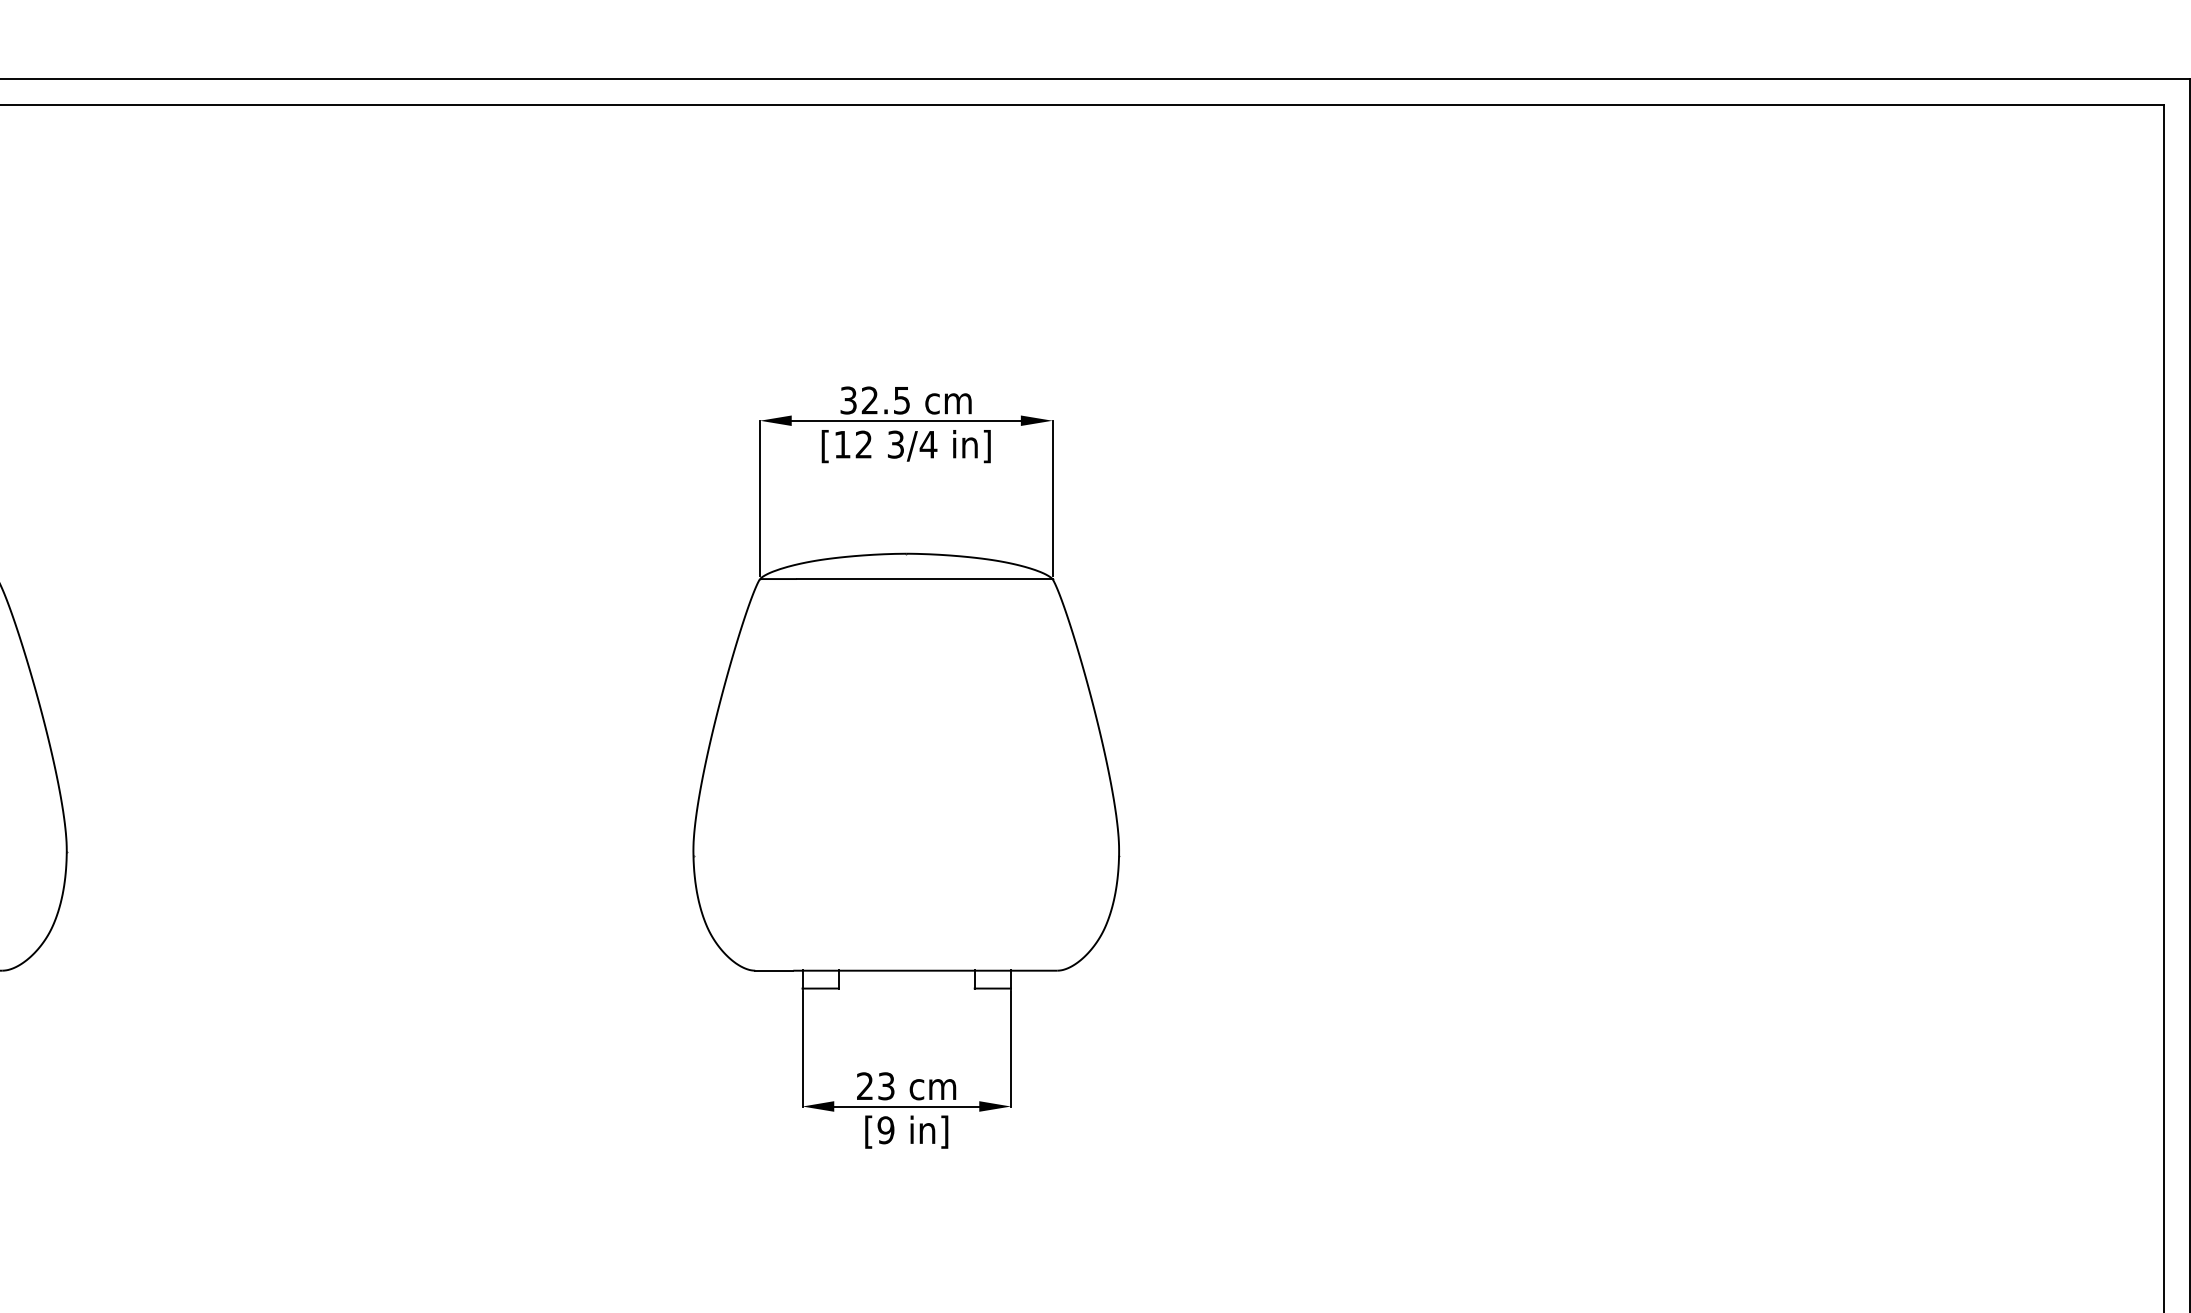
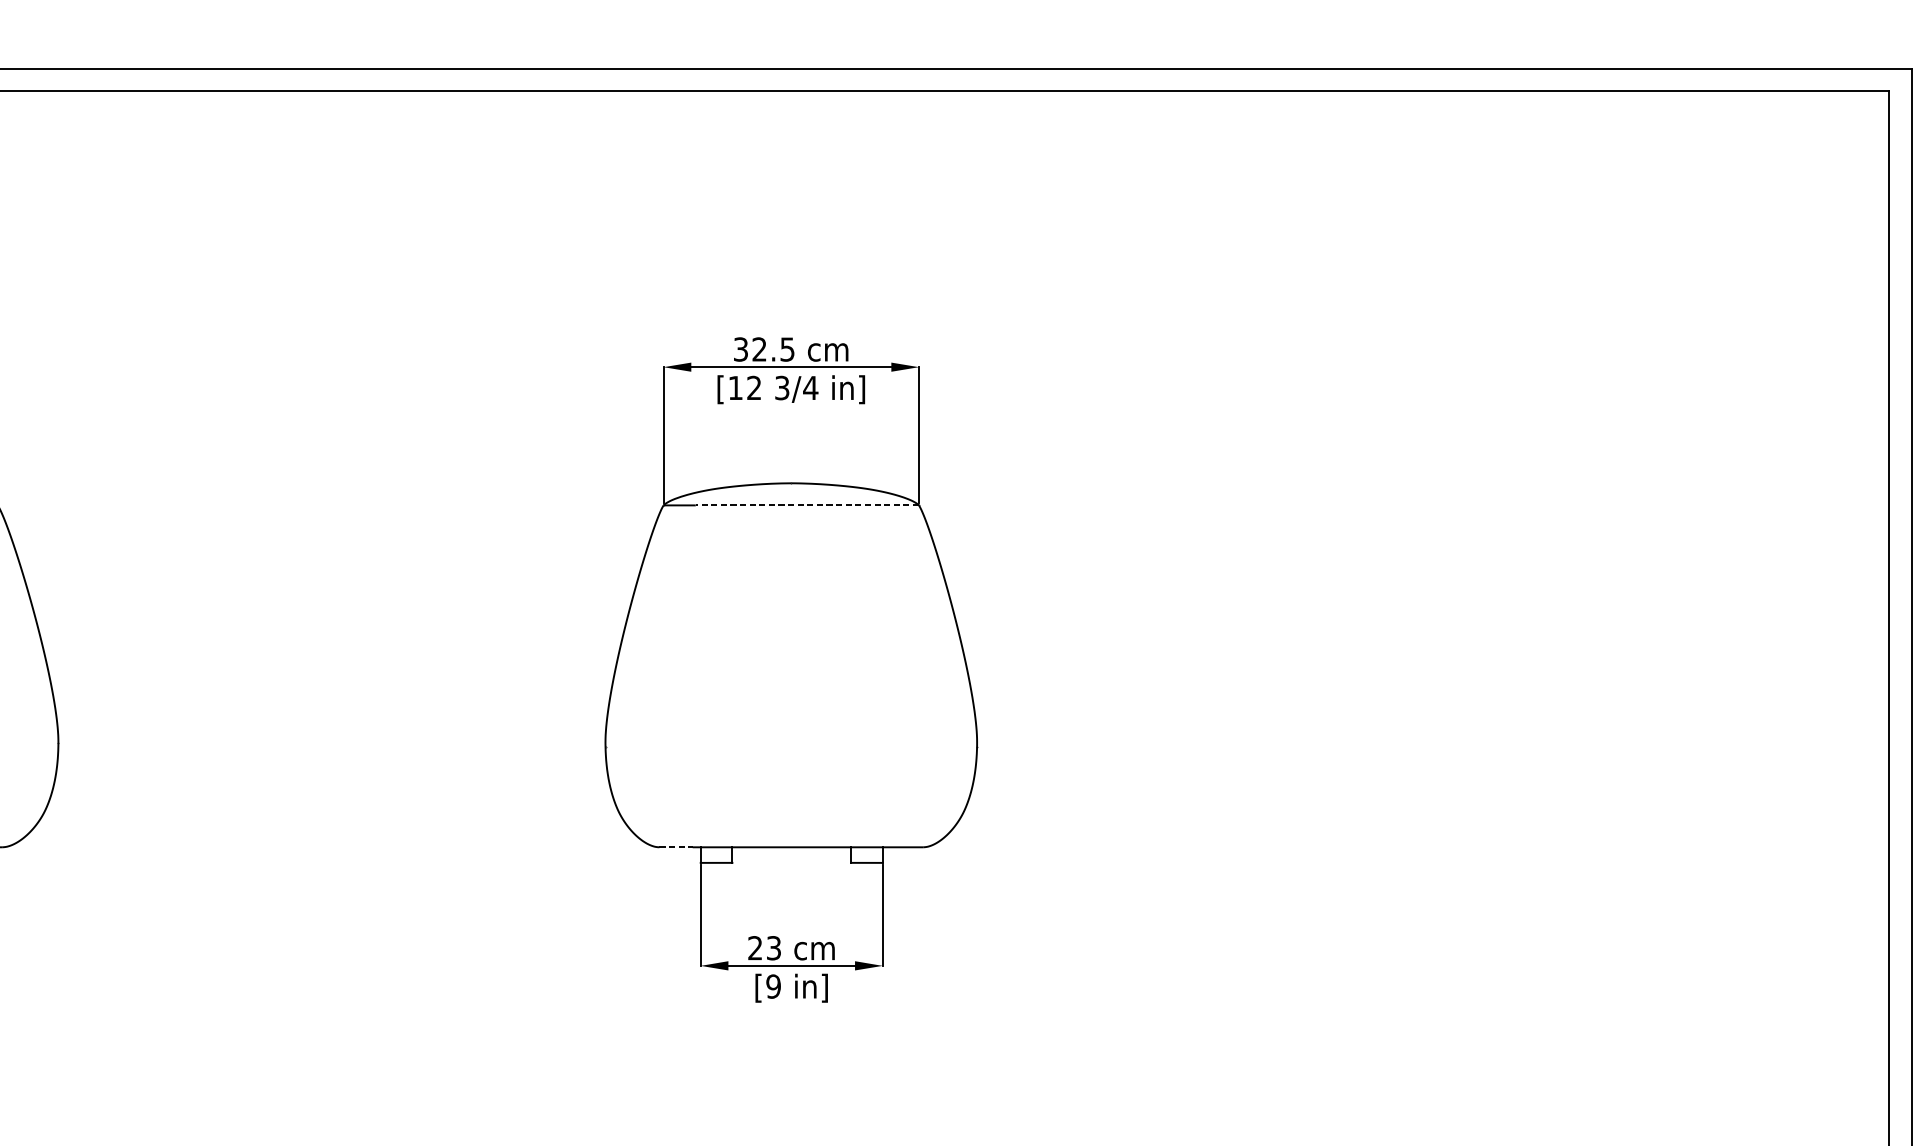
line: (924, 579) -> (807, 505), solid -> dashed
line: (774, 970) -> (676, 847), solid -> dashed

